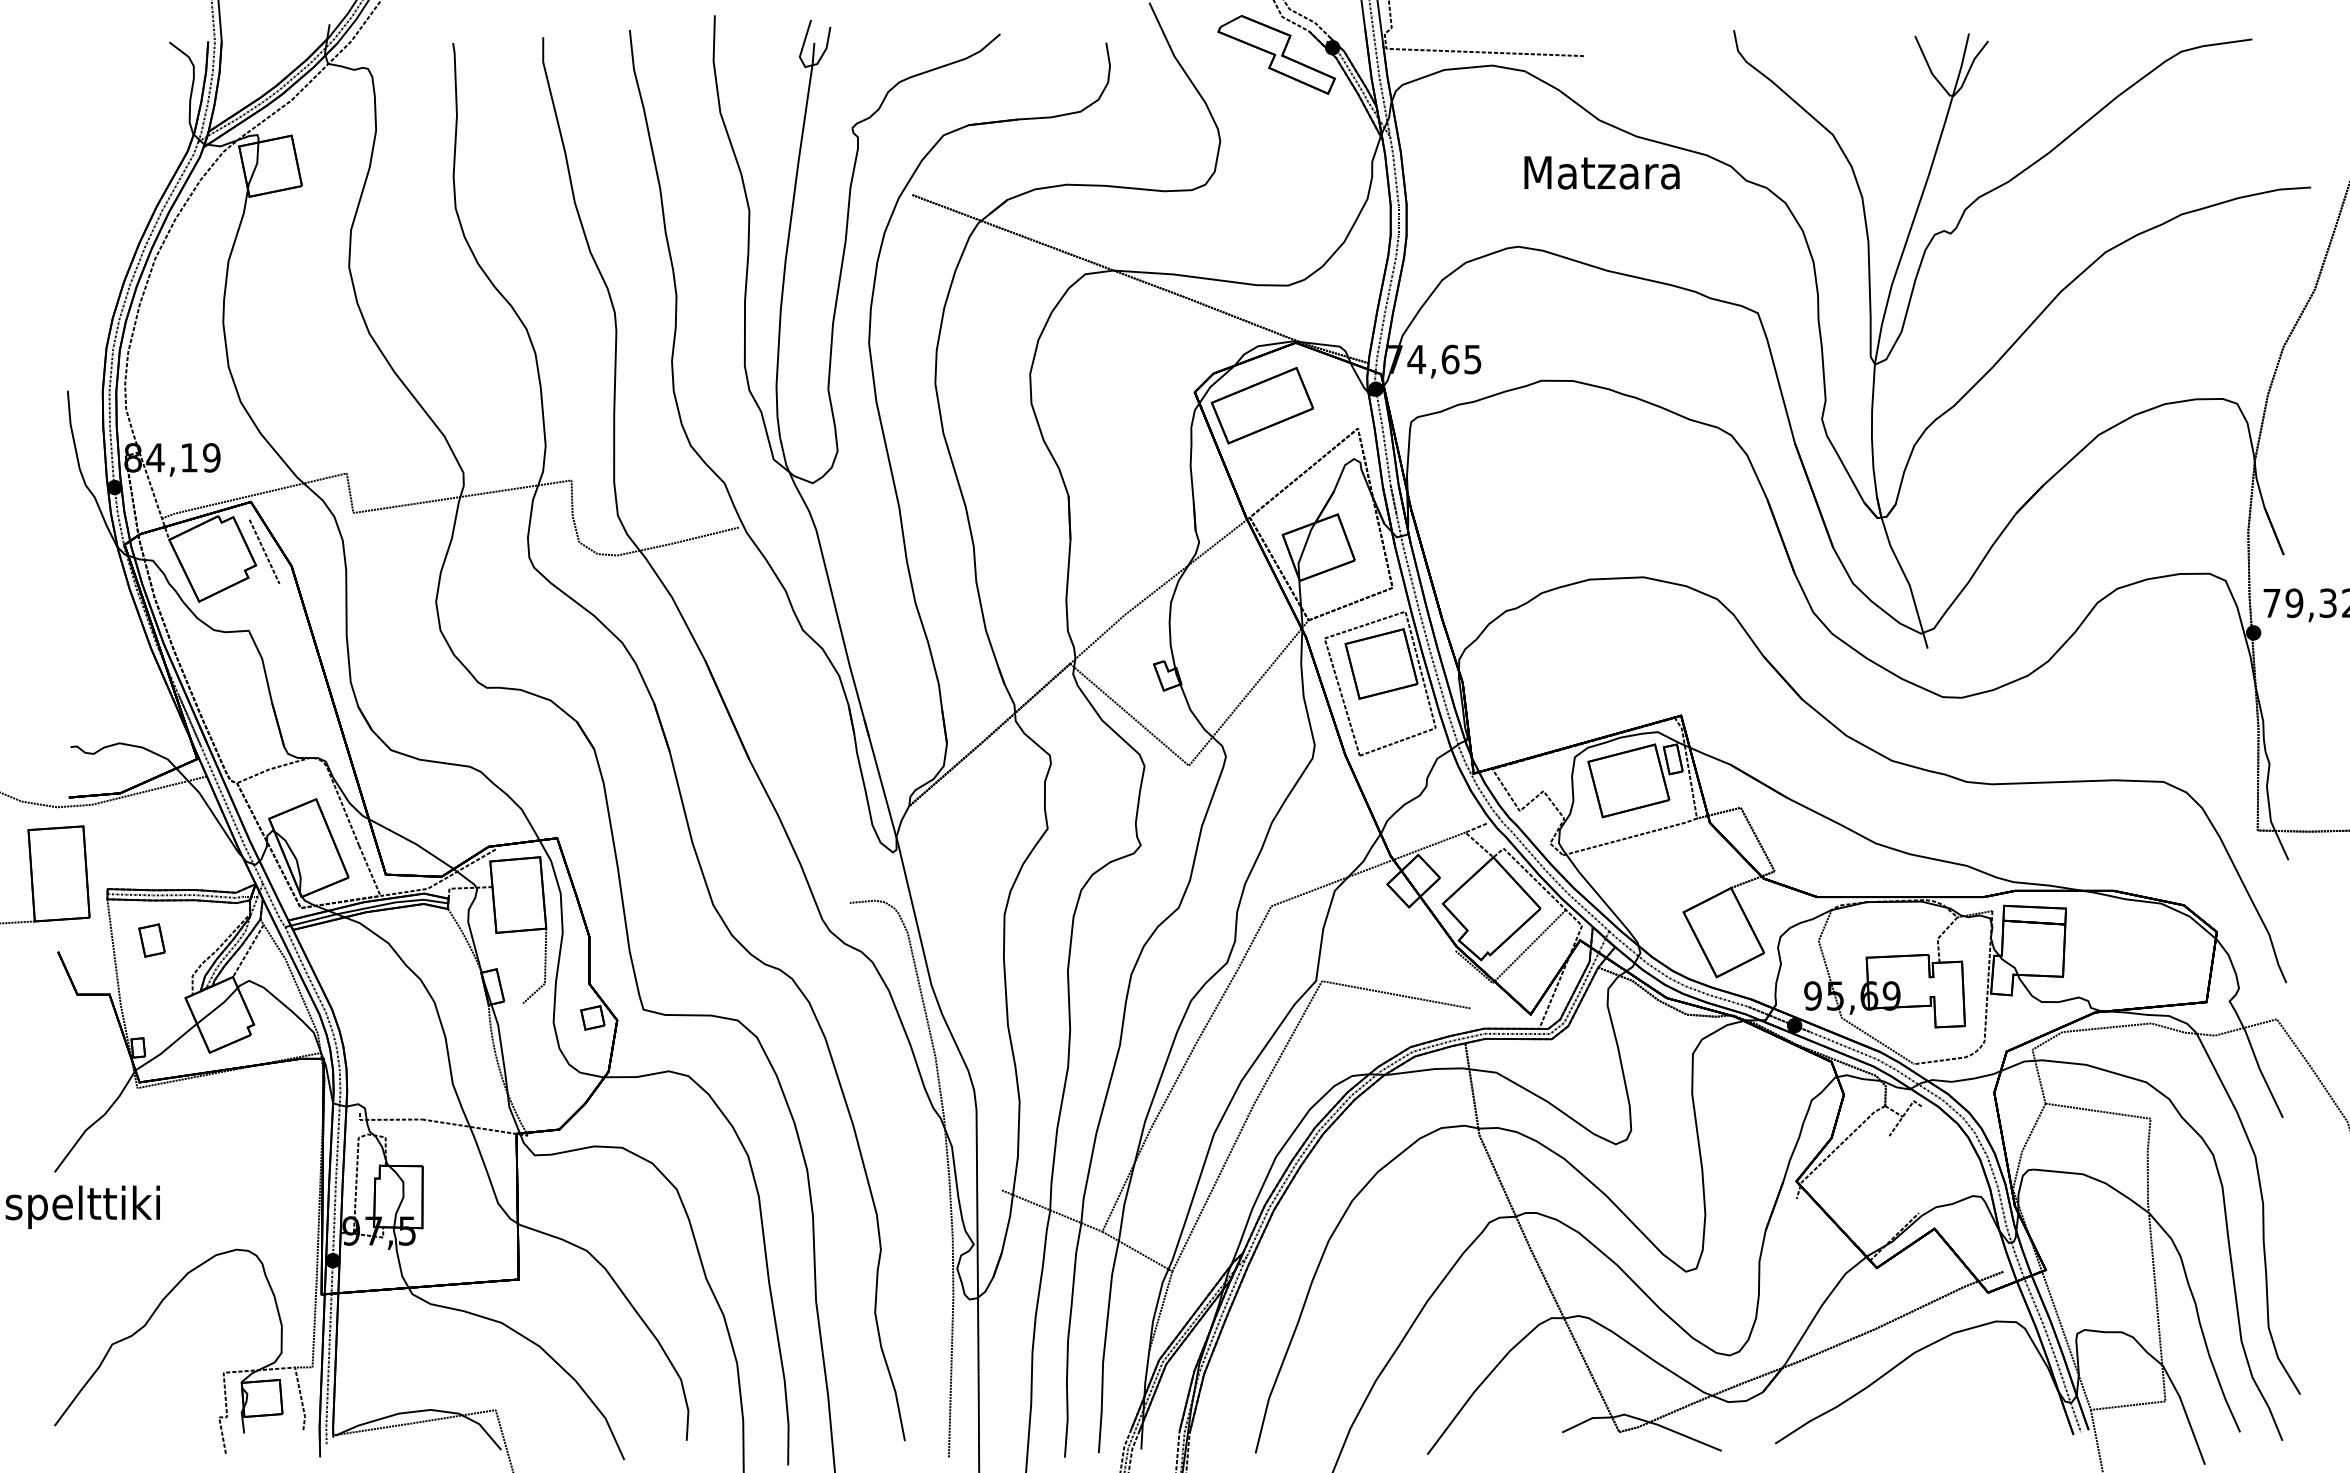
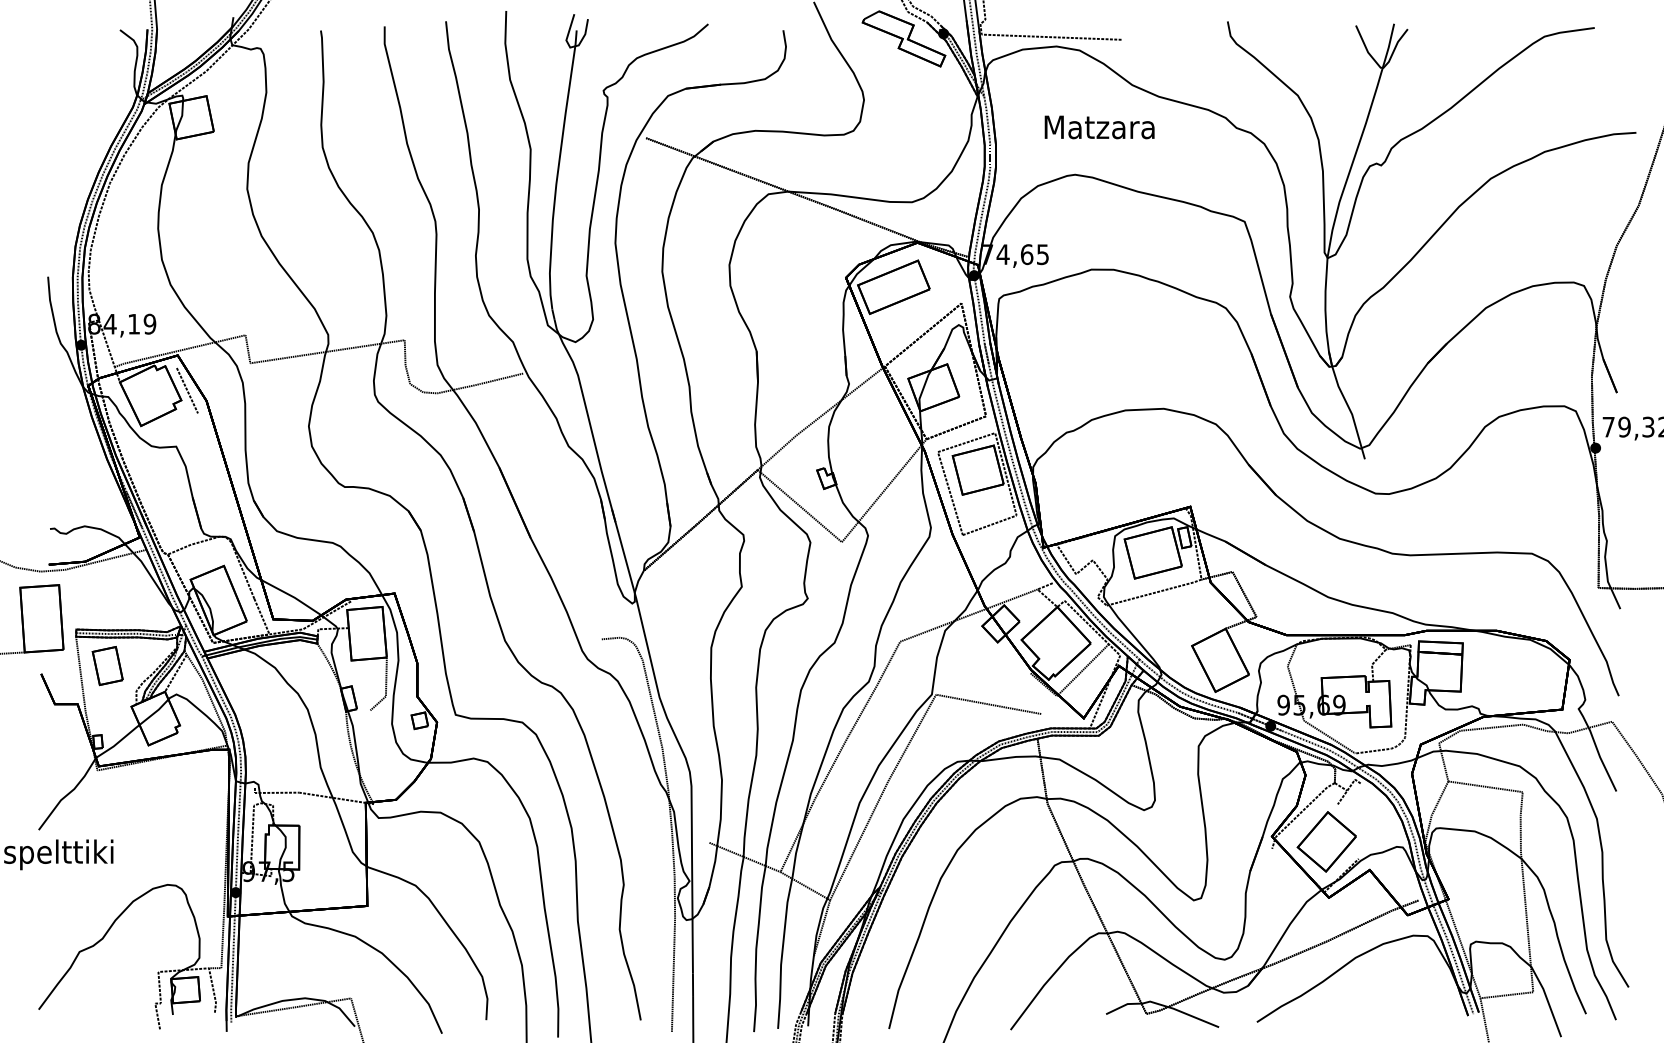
text: (1601, 172) -> (1099, 127), moved
part: (151, 940) -> (107, 665), size x1.67
part: (1873, 1188) -> (1326, 841), added

